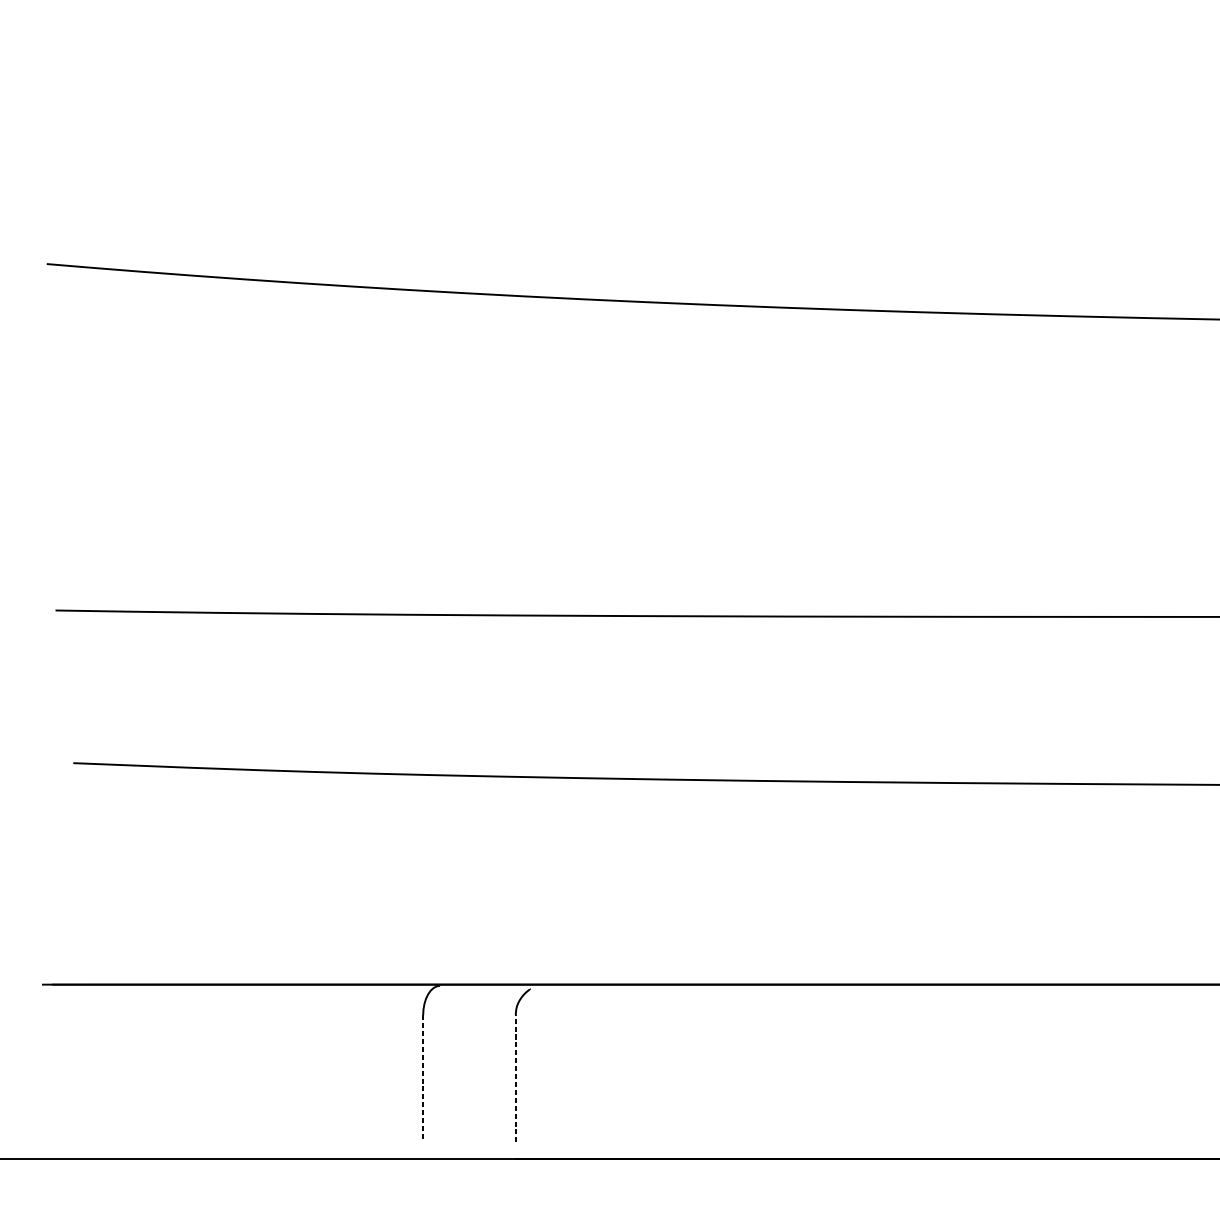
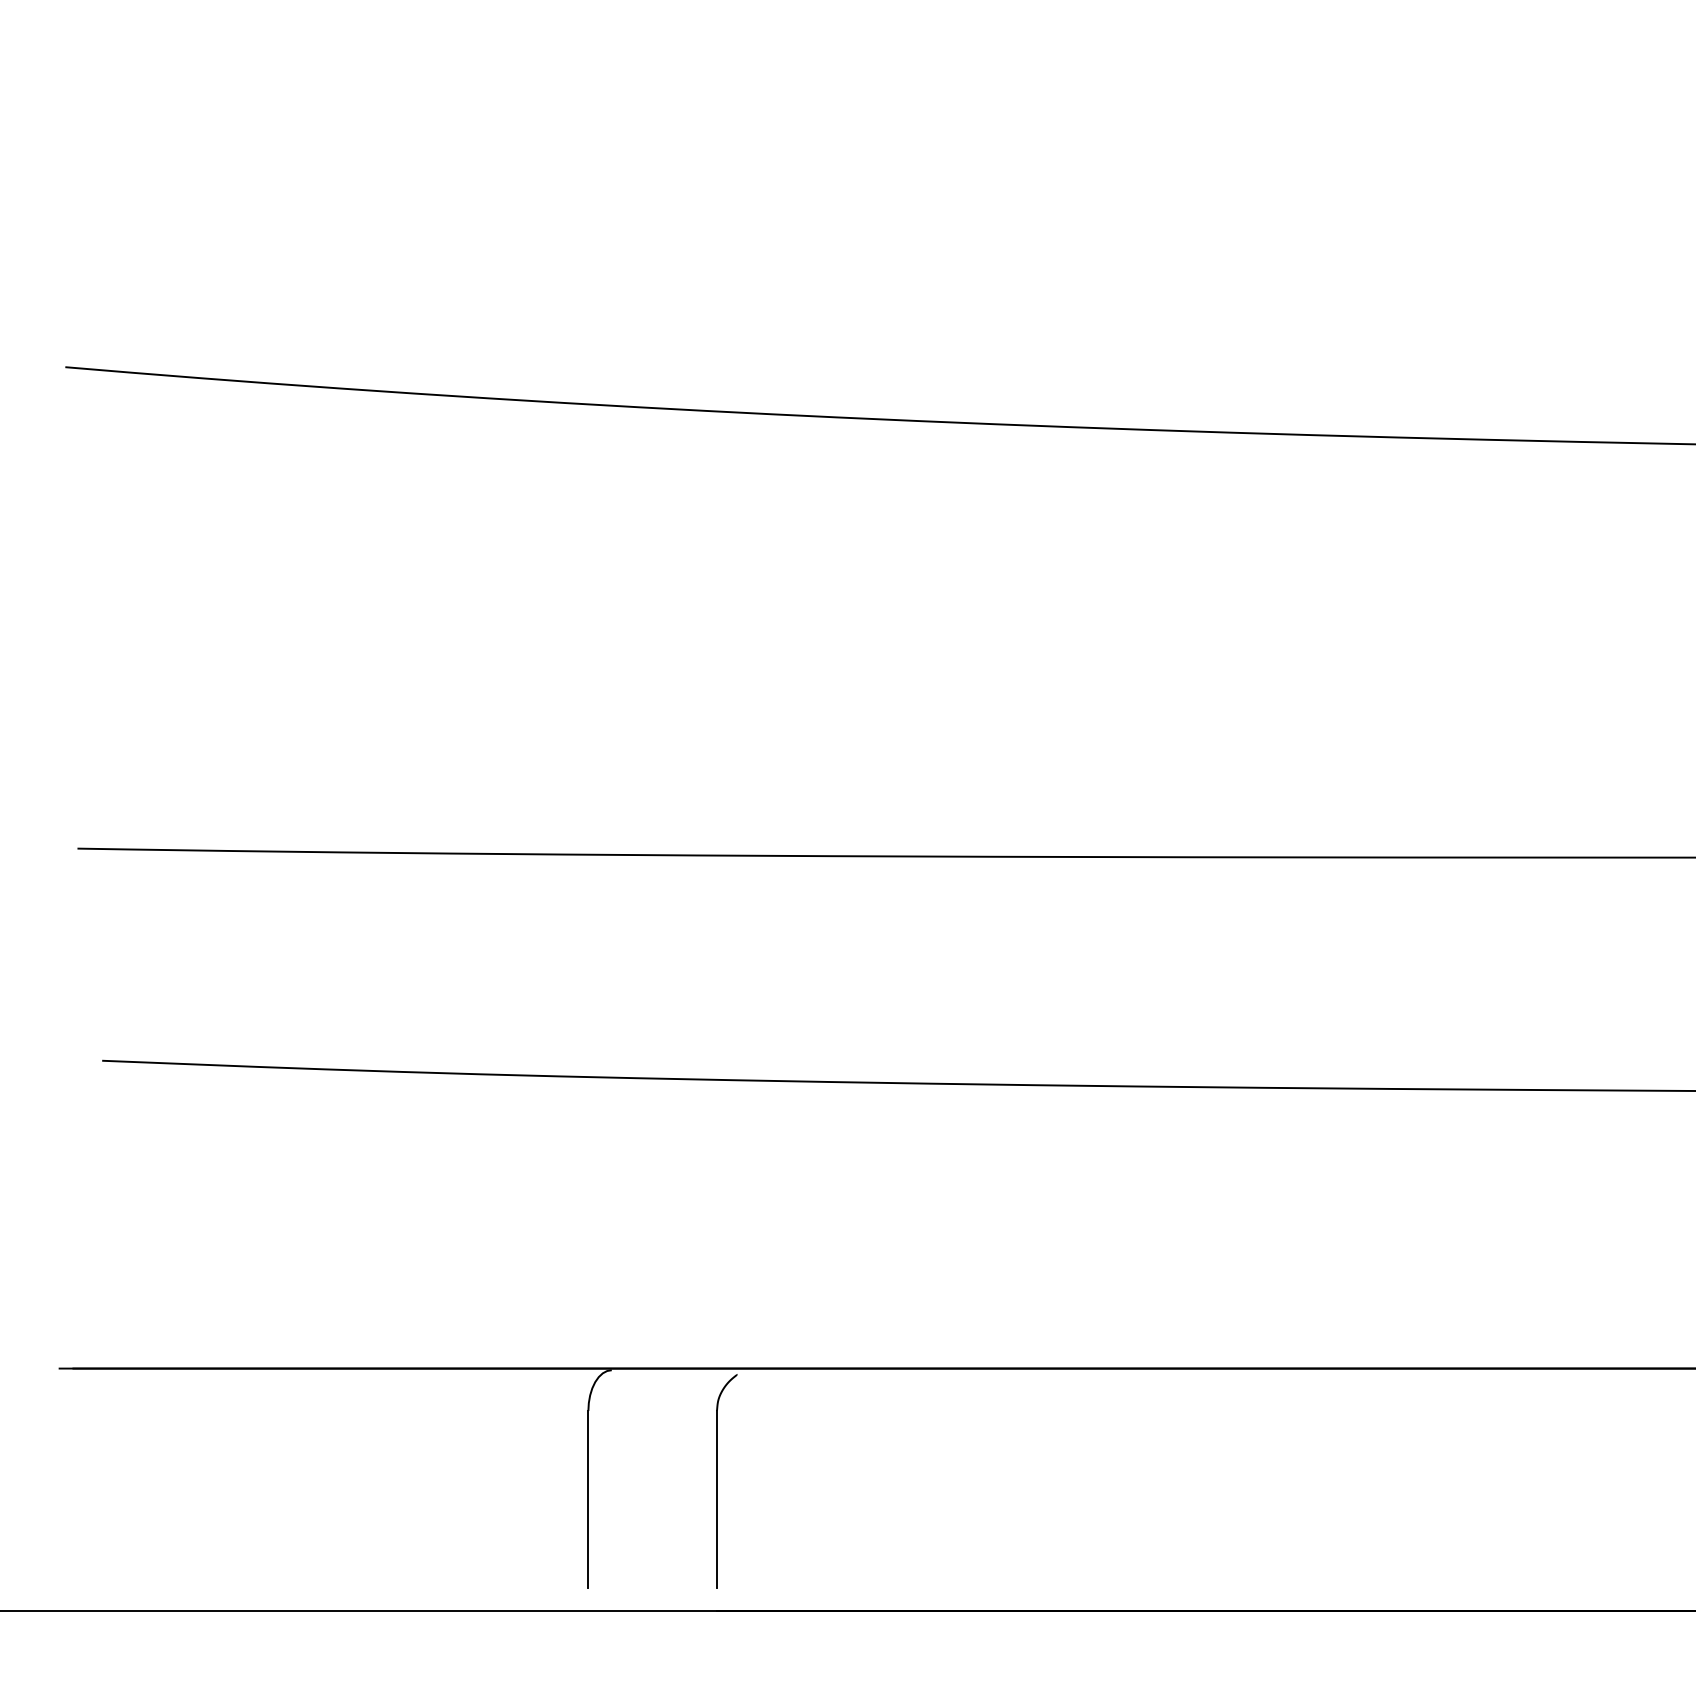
line: (423, 1078) -> (588, 1499), dashed -> solid
line: (516, 1078) -> (717, 1498), dashed -> solid

